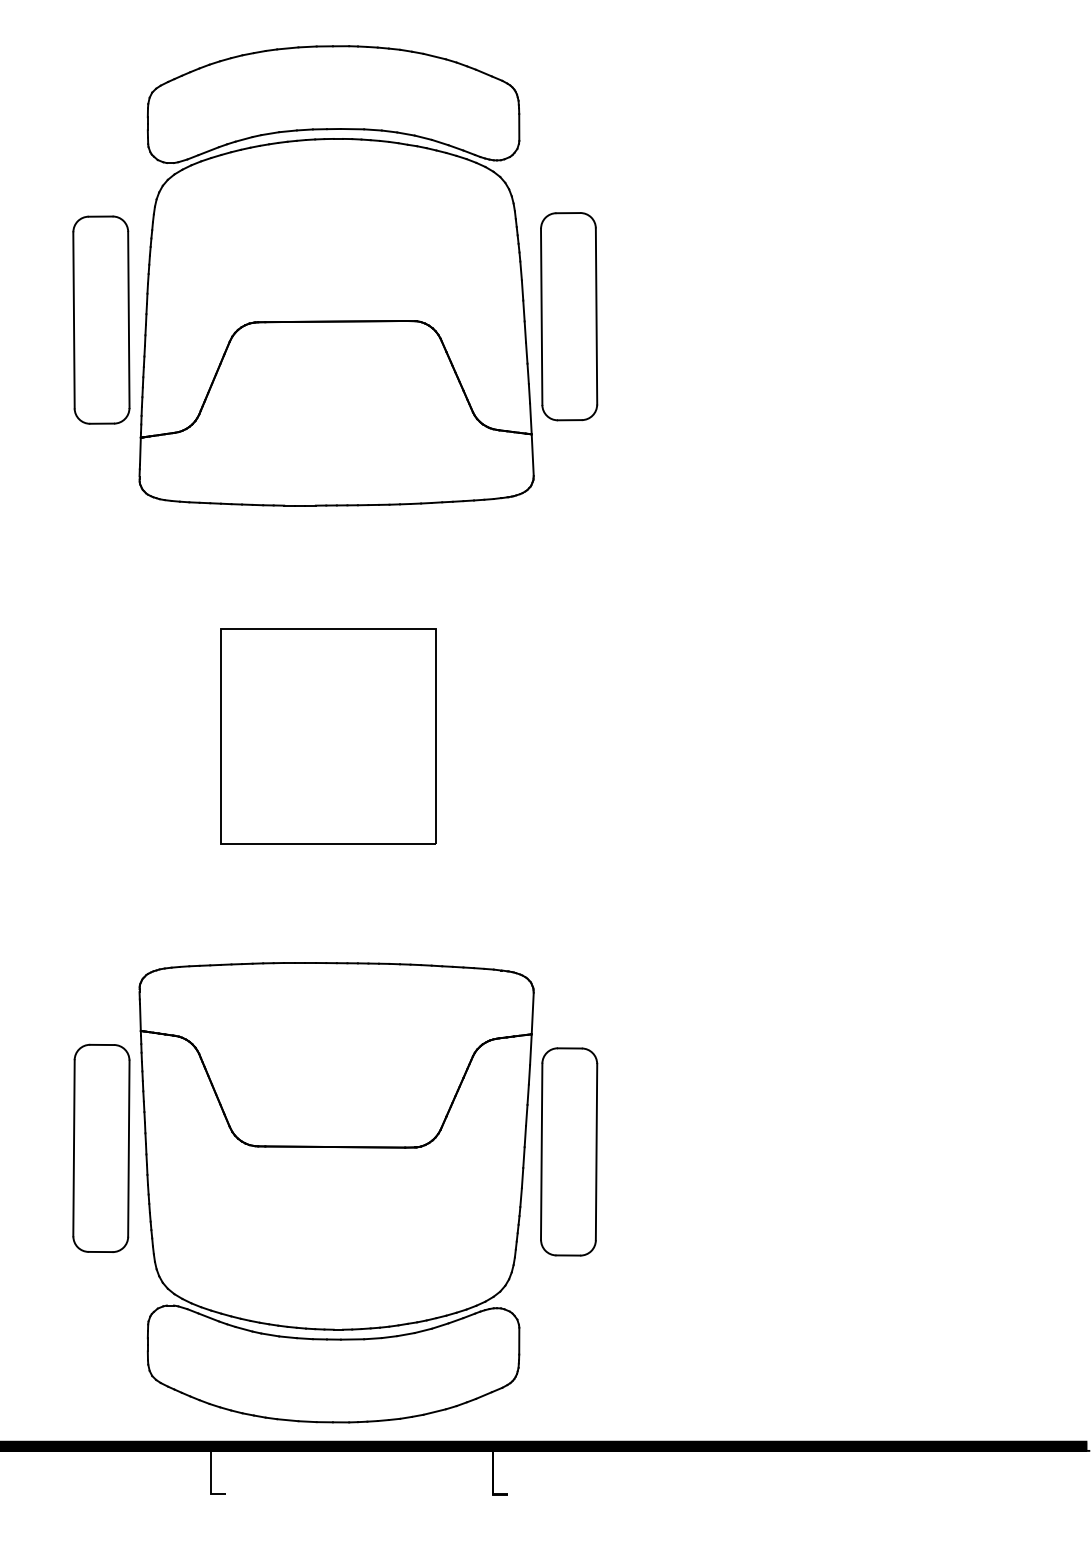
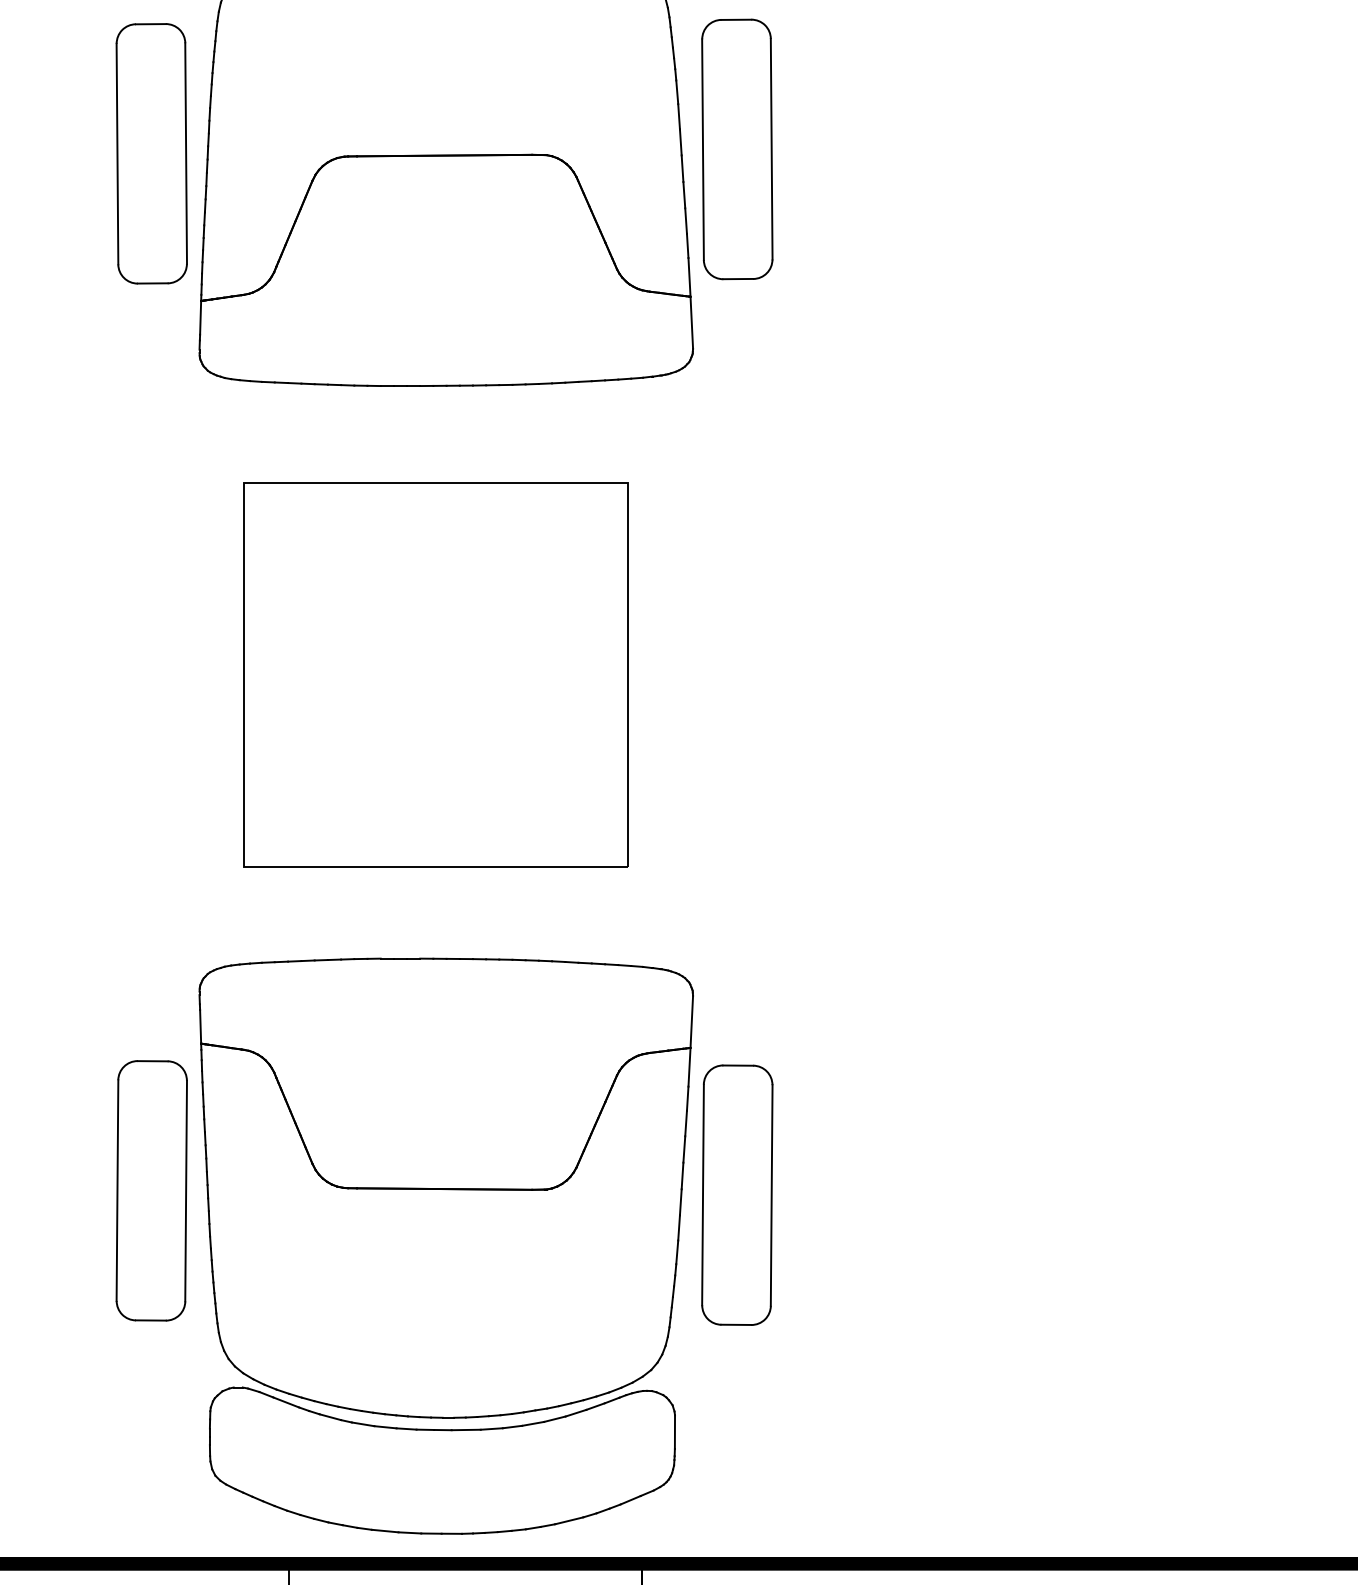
part: (328, 736) -> (436, 675), size x1.43

